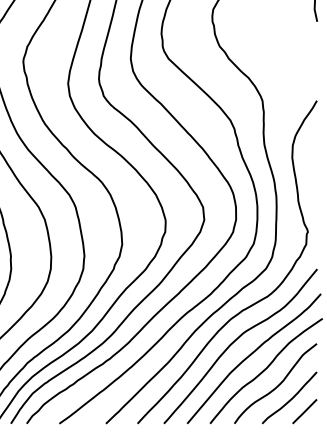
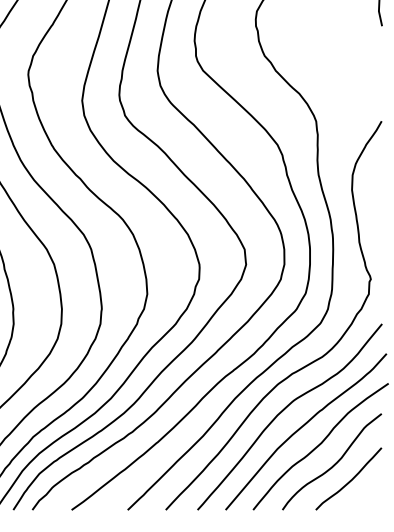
line: (304, 411) -> (366, 495), removed

